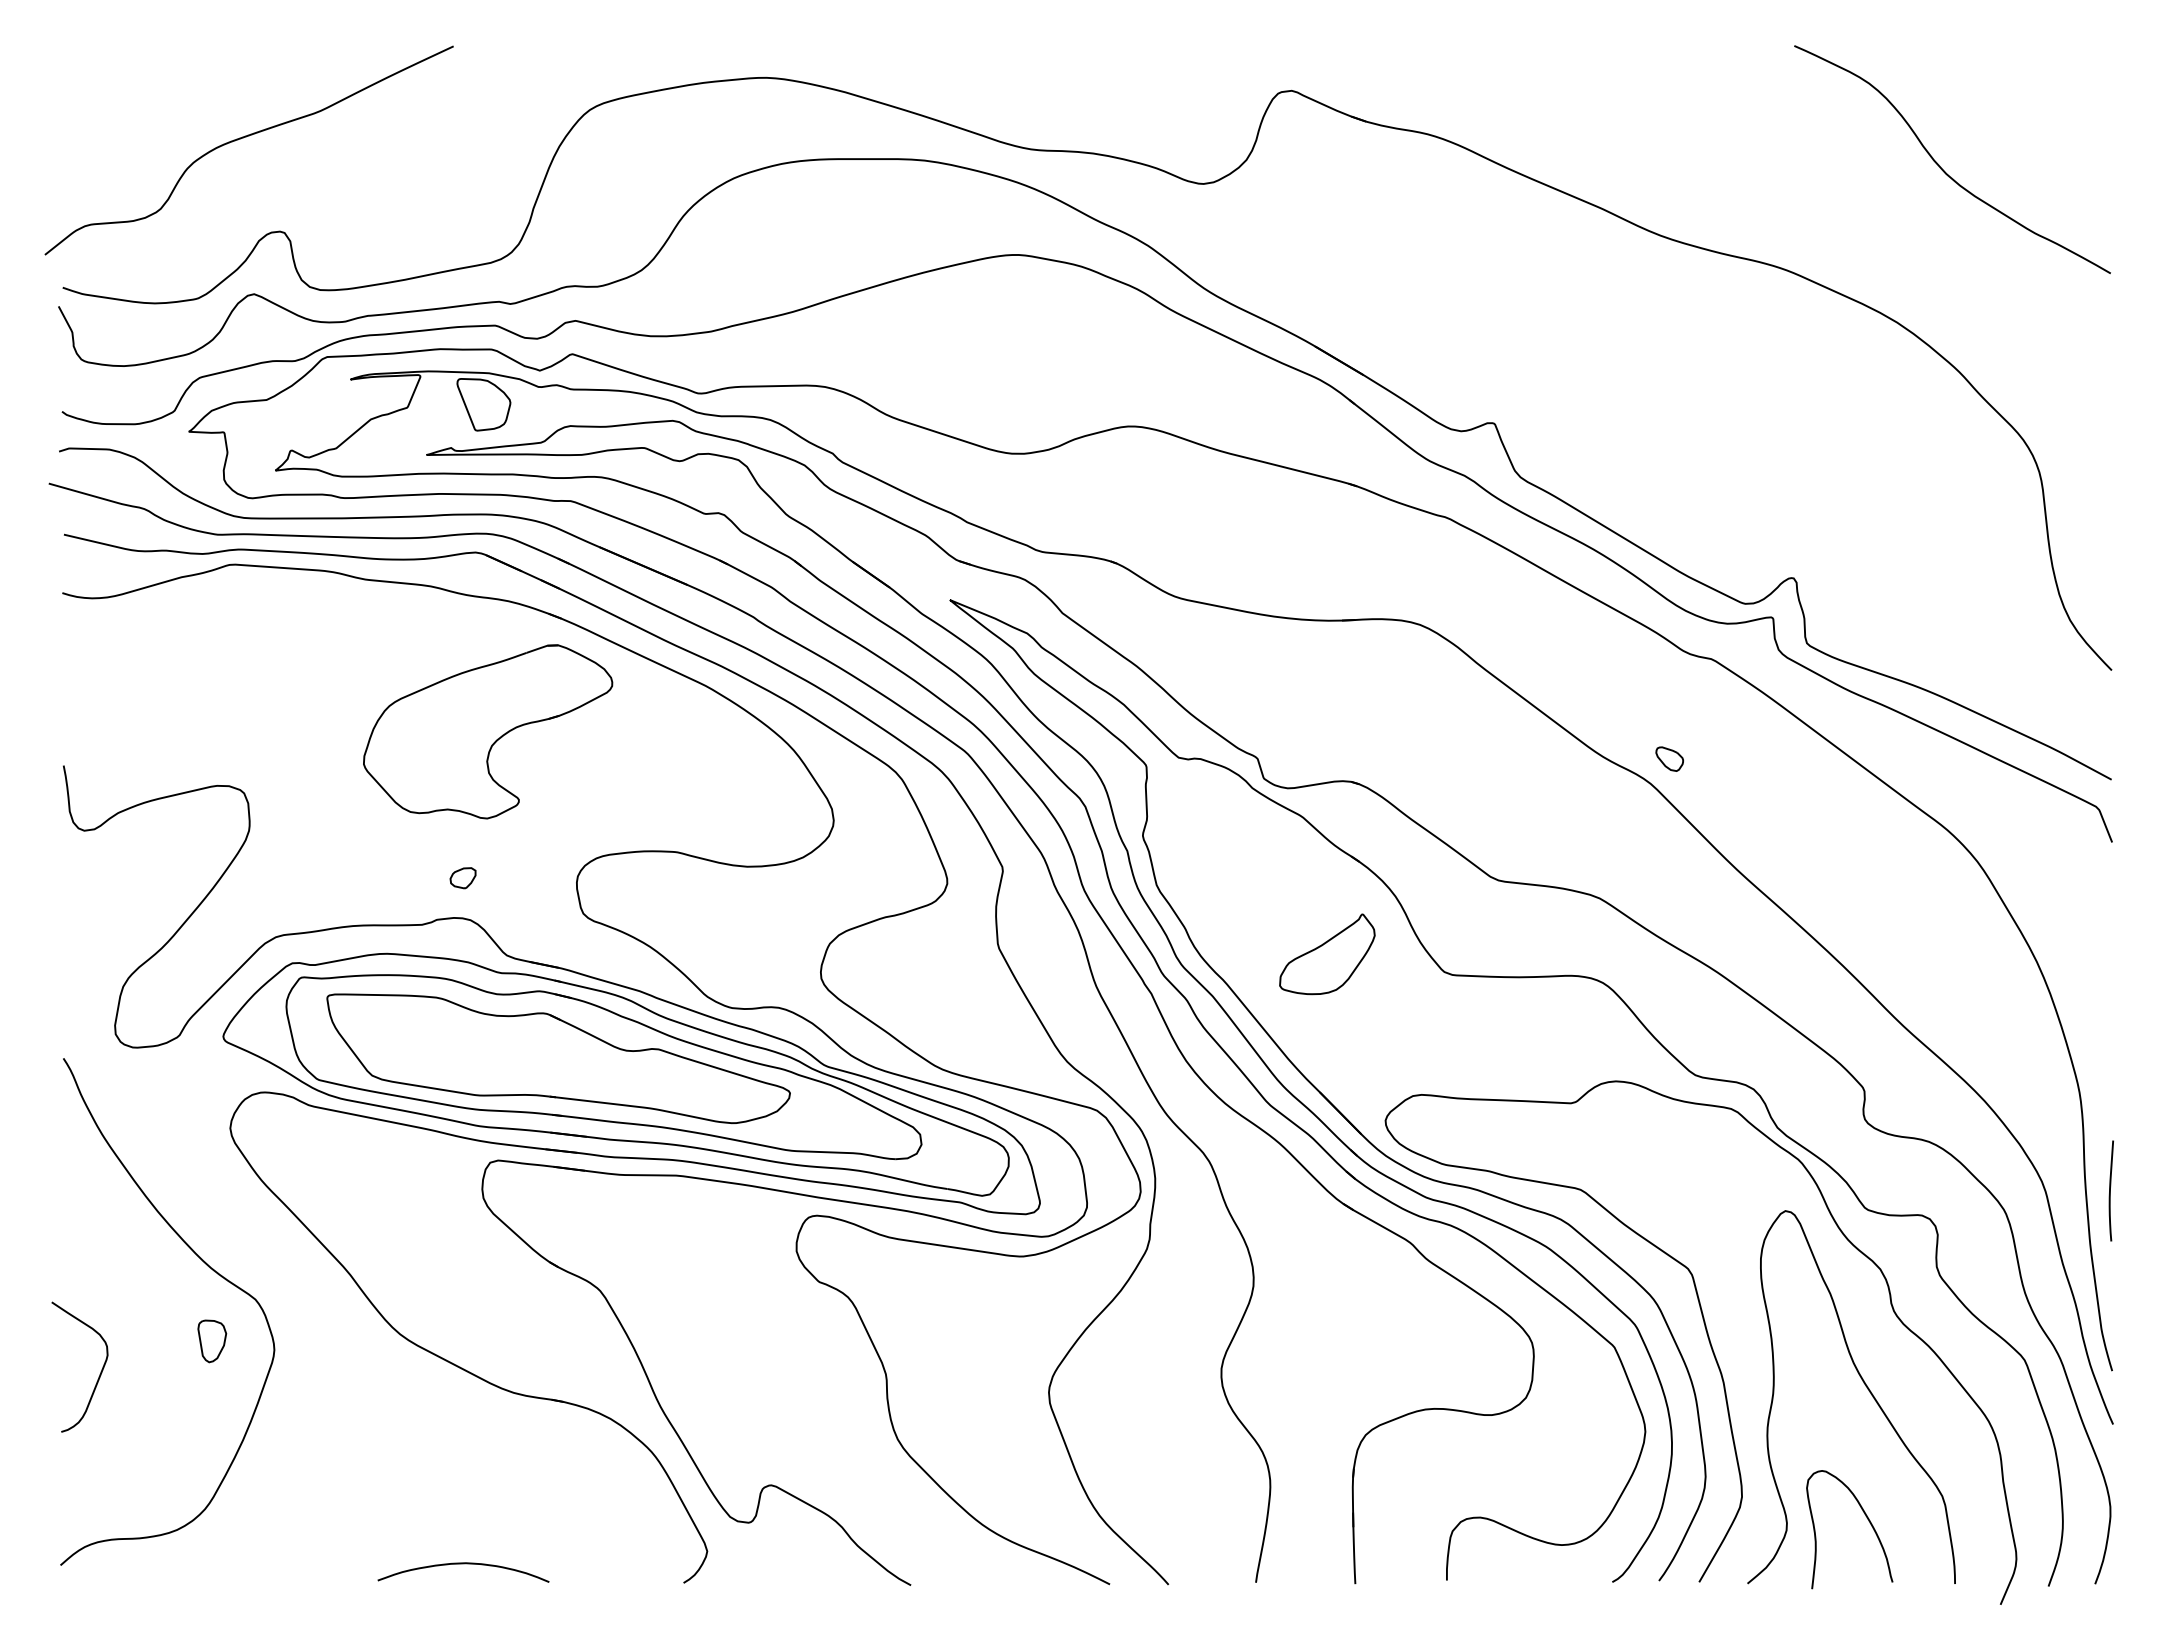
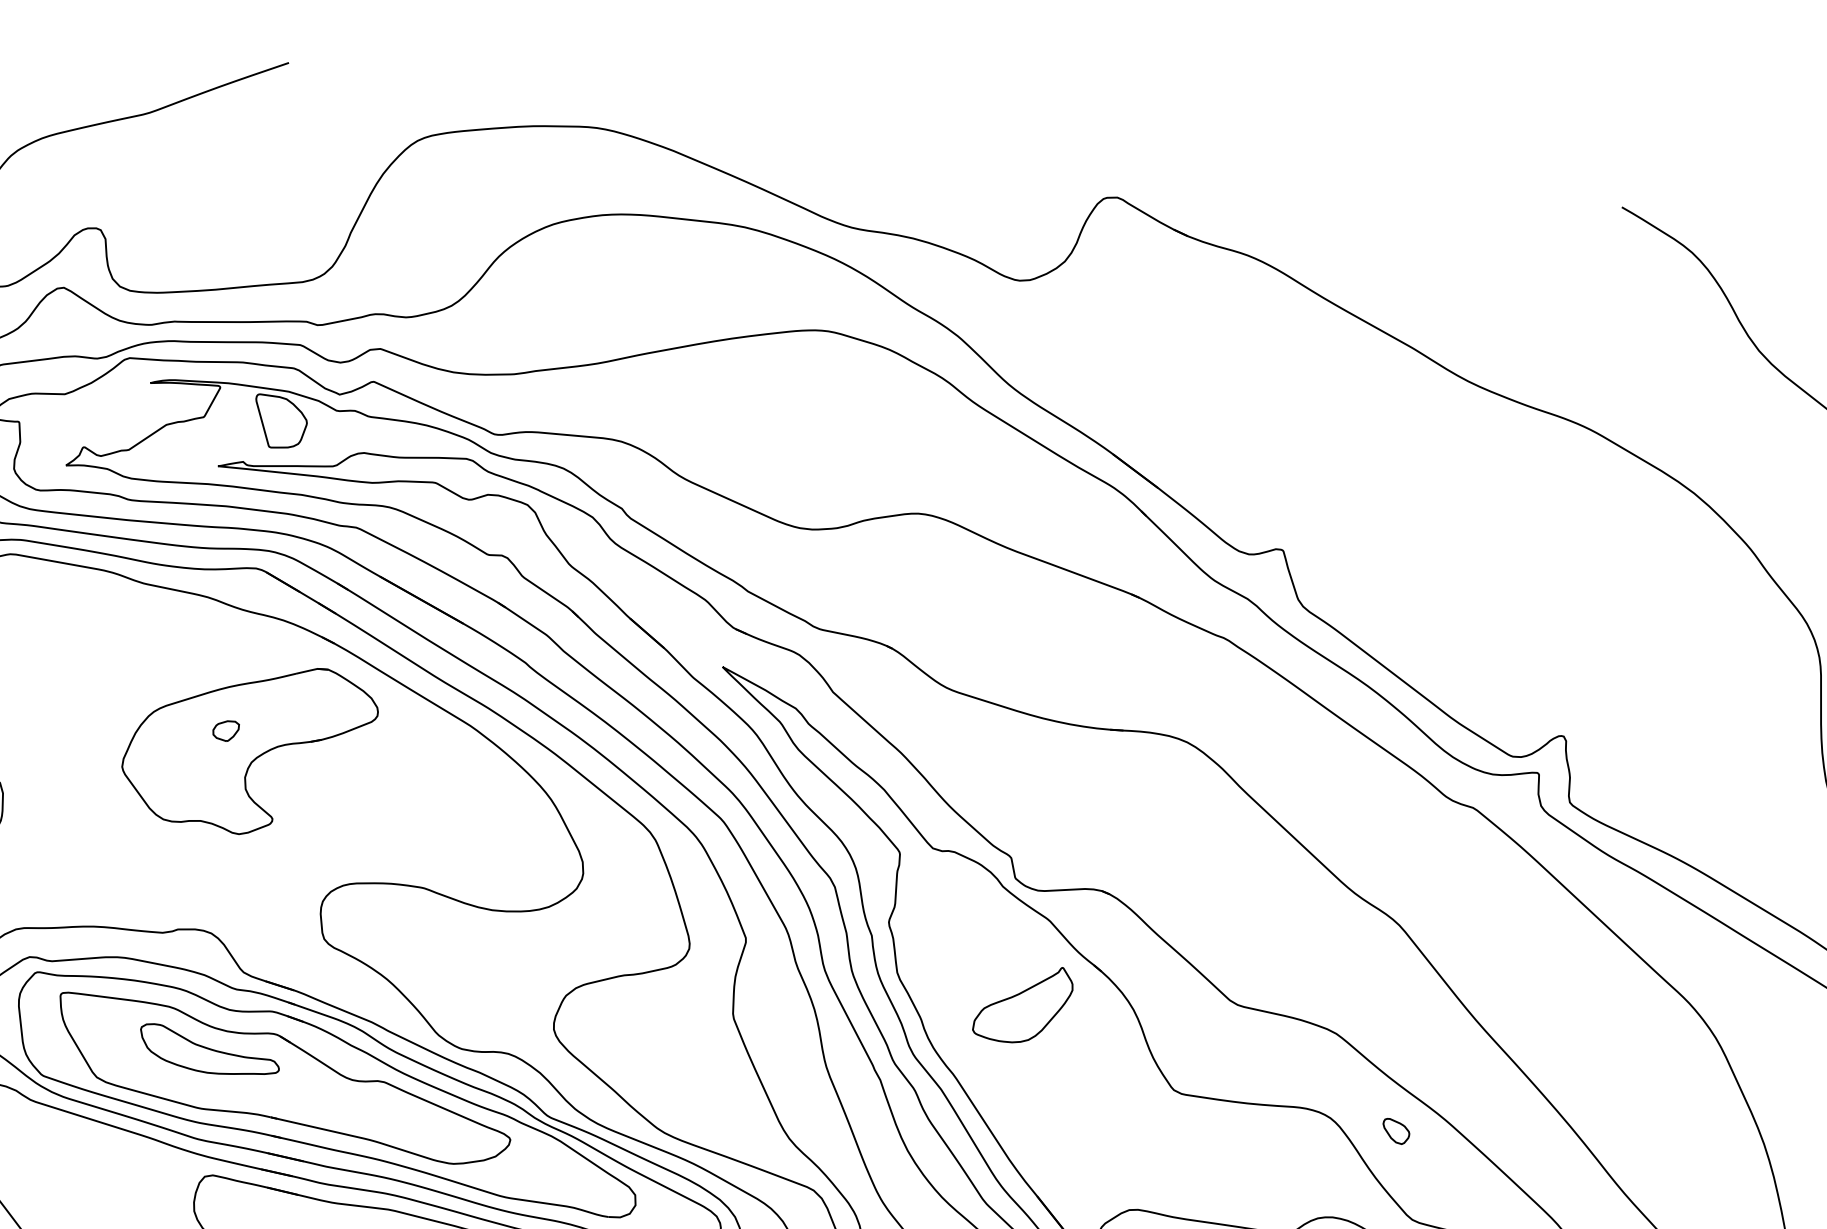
part: (1669, 758) -> (1395, 1130), moved
part: (462, 878) -> (225, 731), moved
part: (1327, 954) -> (1023, 1003), moved
part: (481, 1037) -> (209, 1051), added

